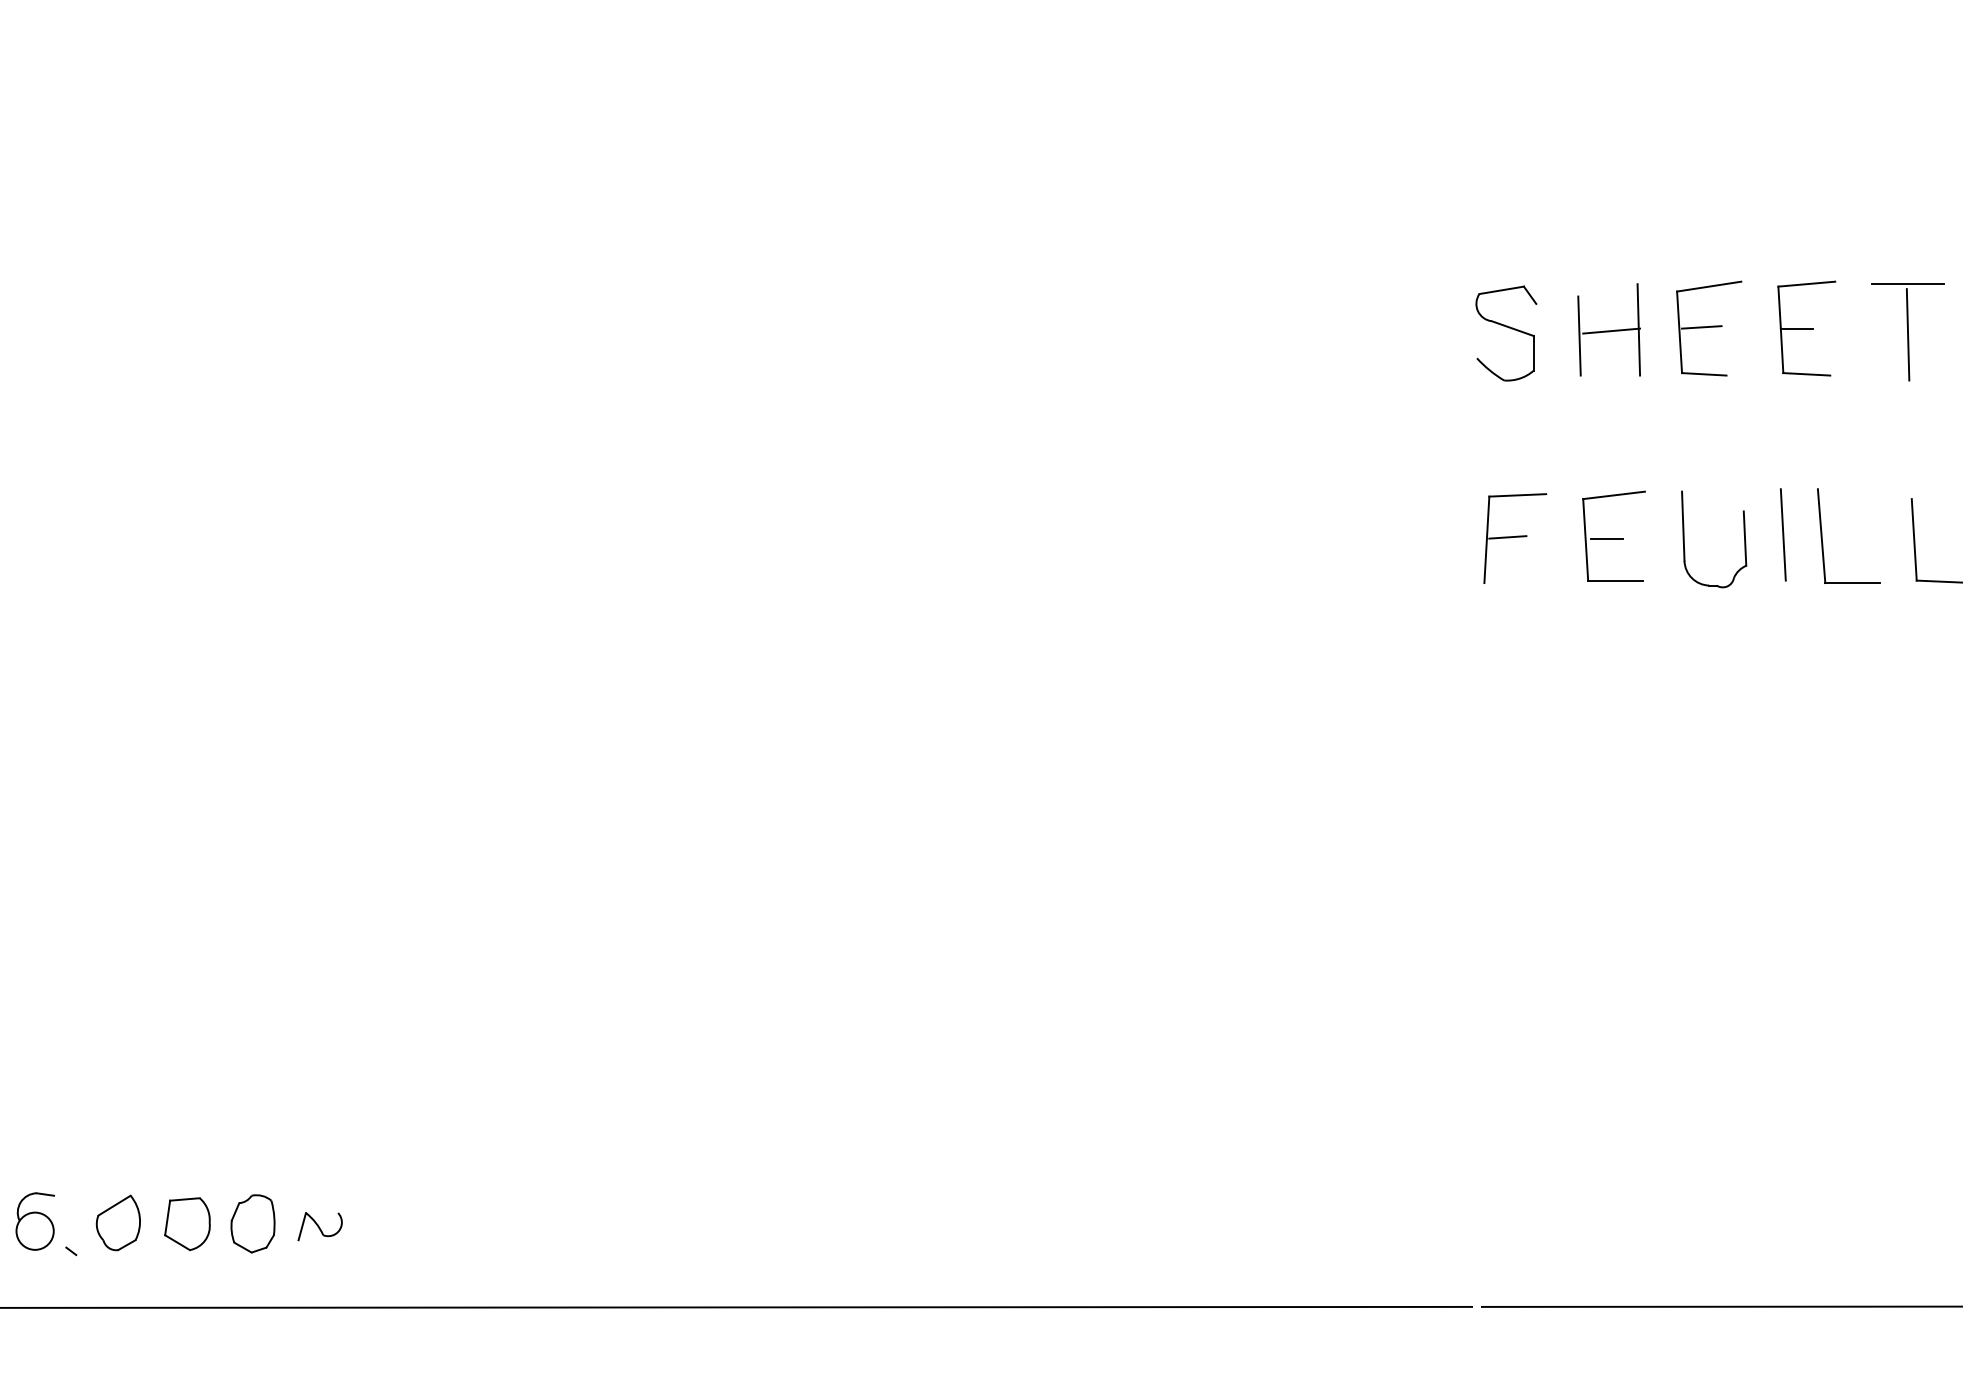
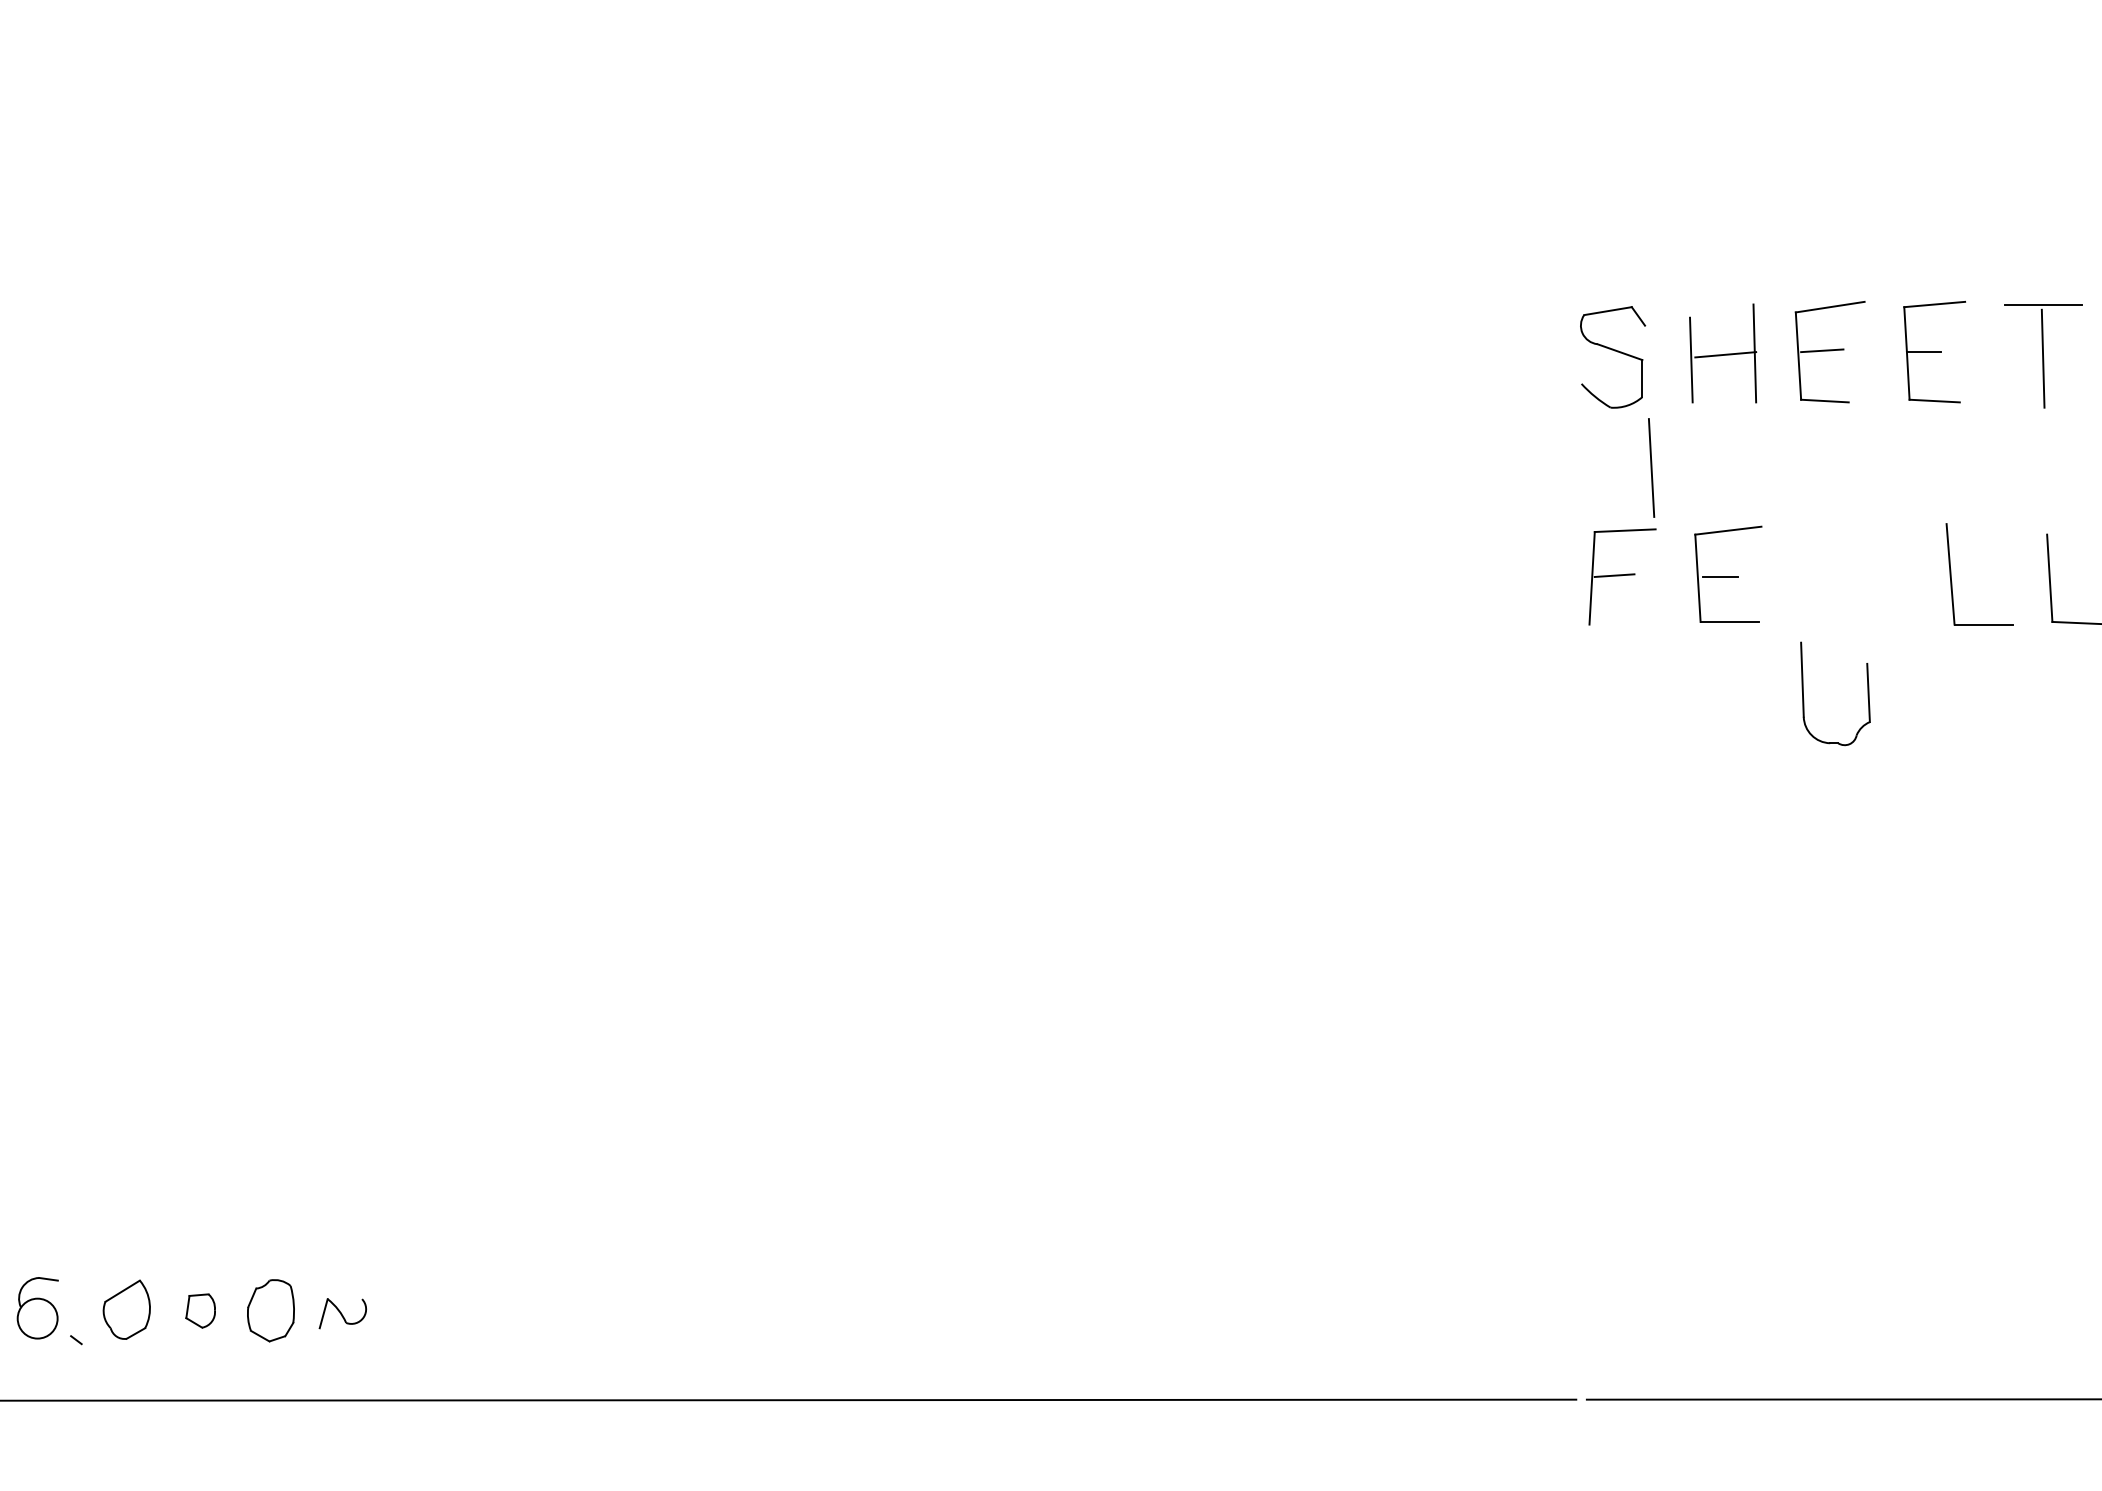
line: (1783, 534) -> (1651, 467), moved
part: (1685, 545) -> (1804, 700), moved
part: (187, 1223) -> (200, 1310), size x0.6

